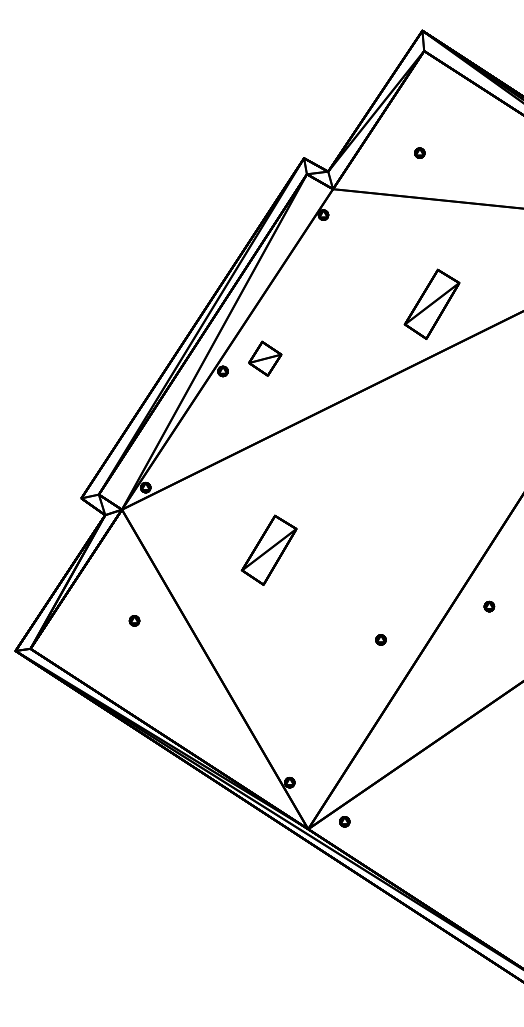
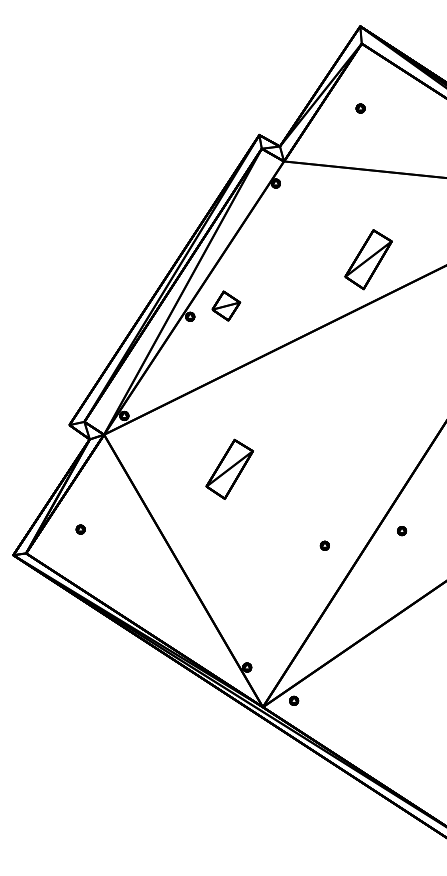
part: (419, 152) -> (360, 108), moved
part: (489, 606) -> (402, 530), moved
part: (134, 620) -> (80, 529), moved

